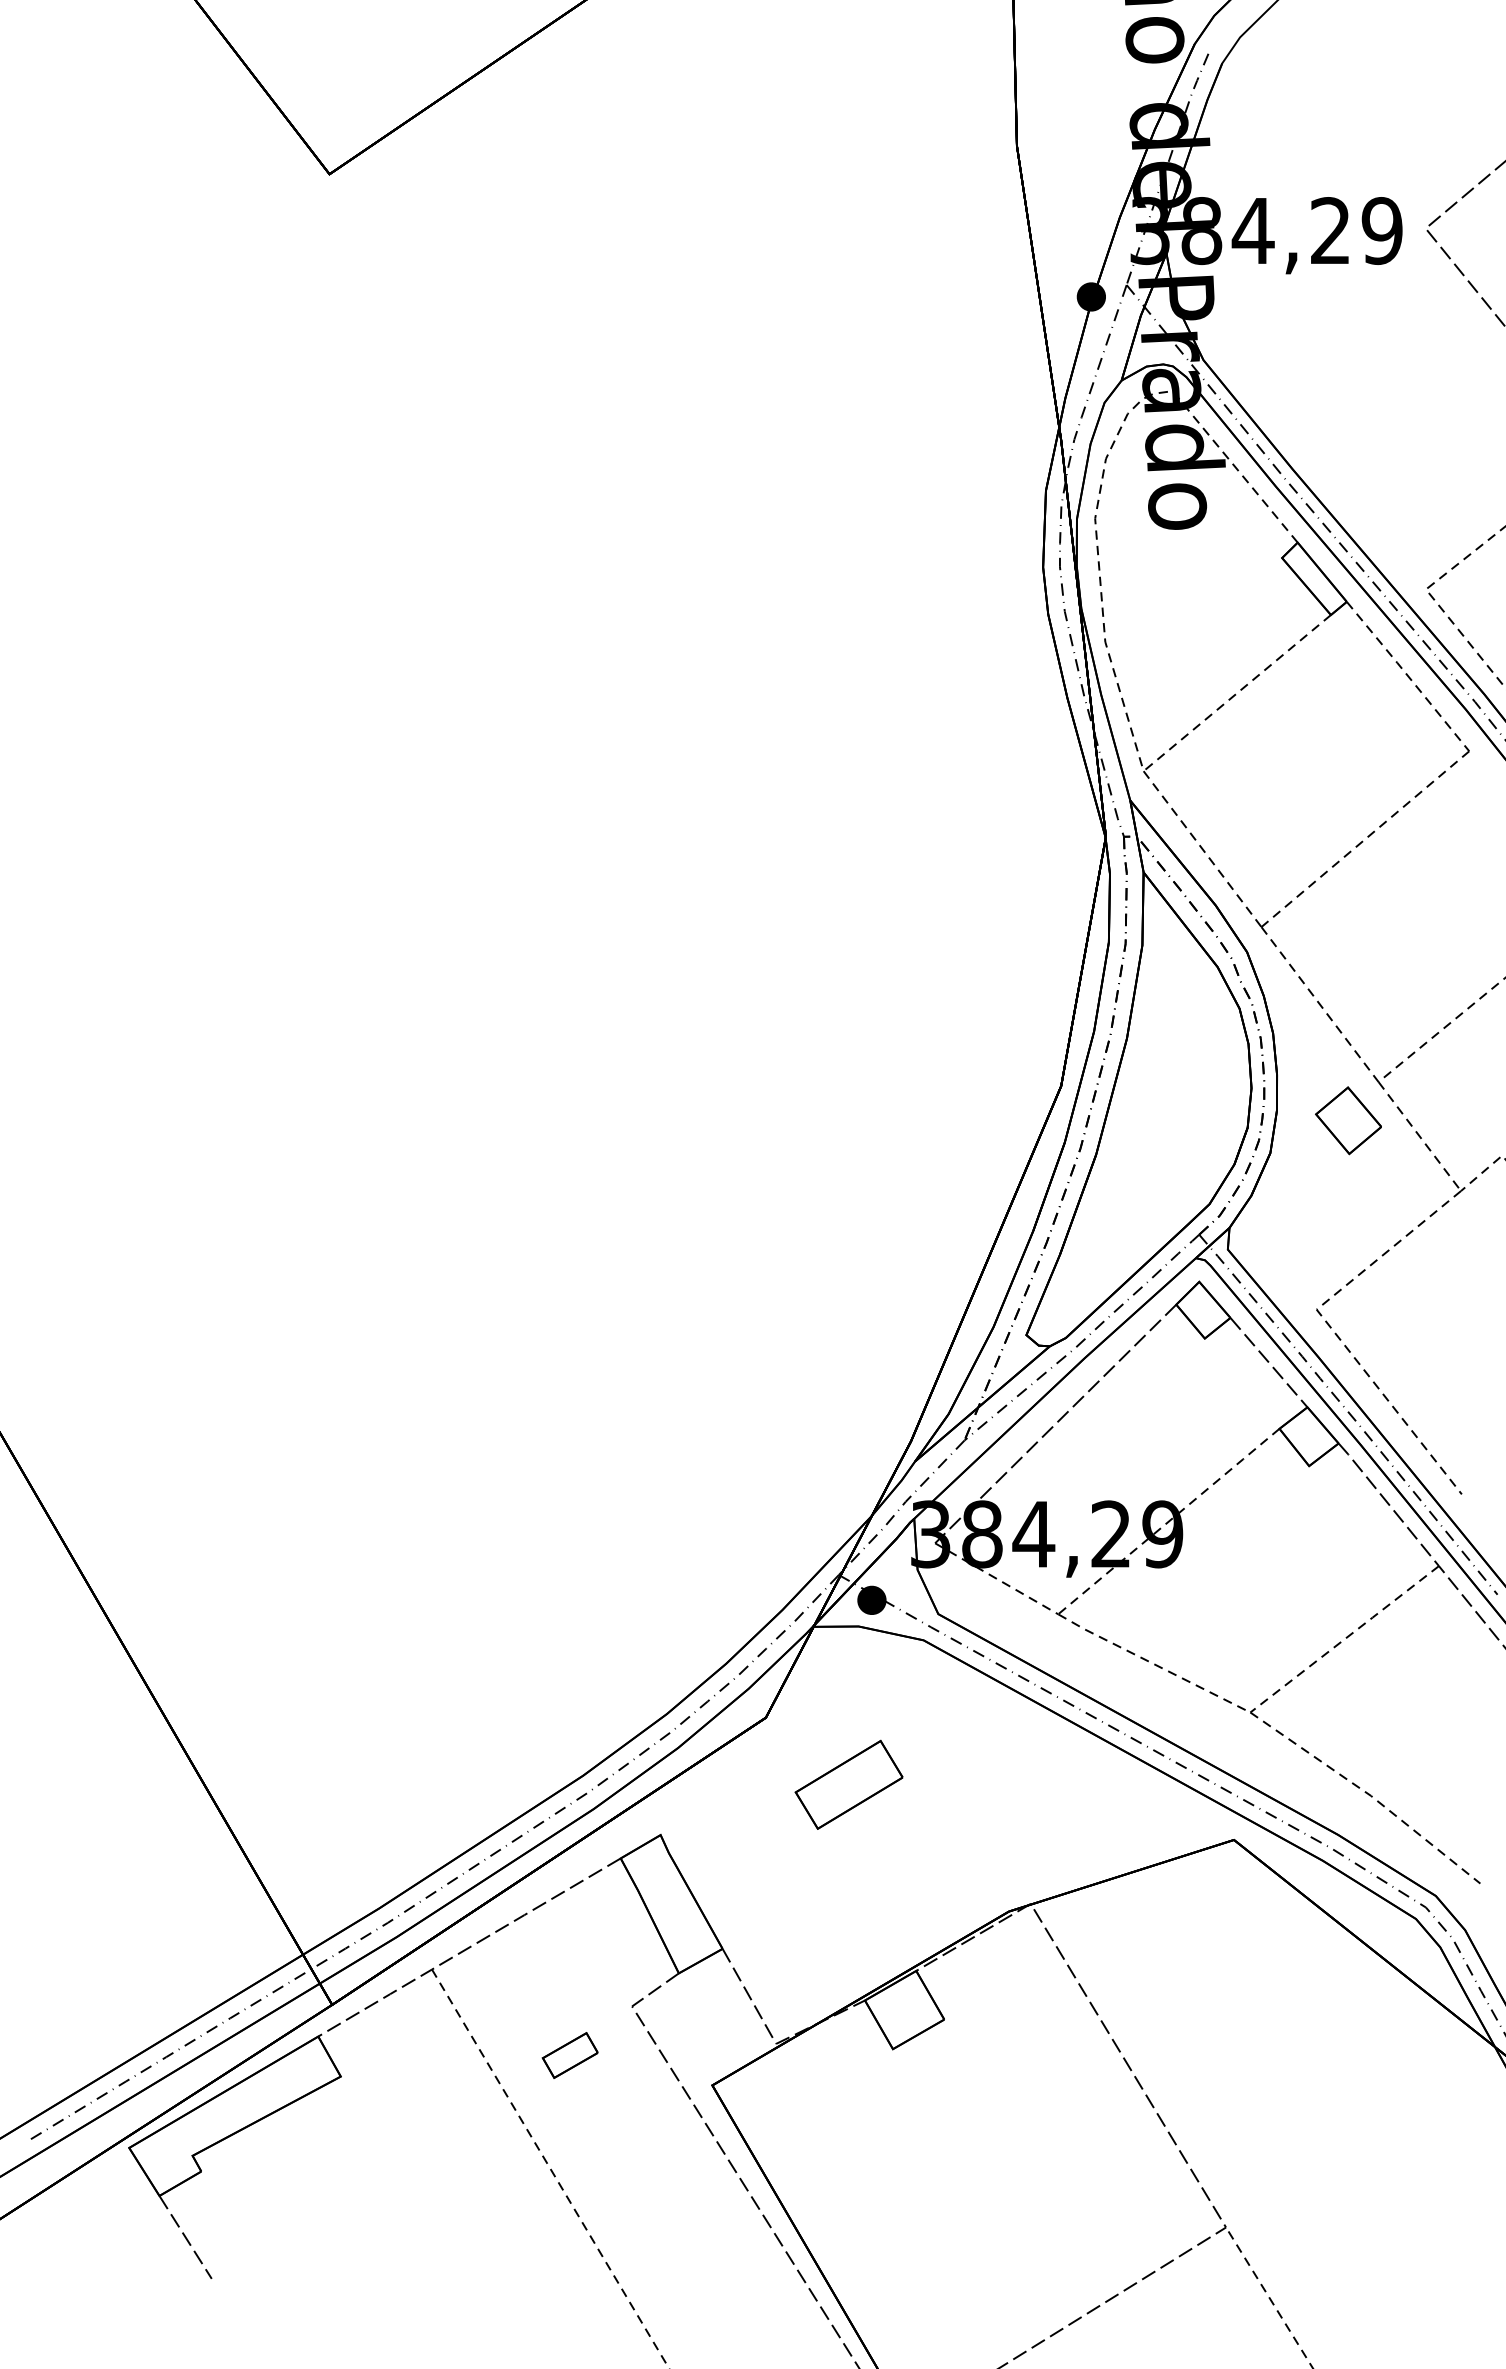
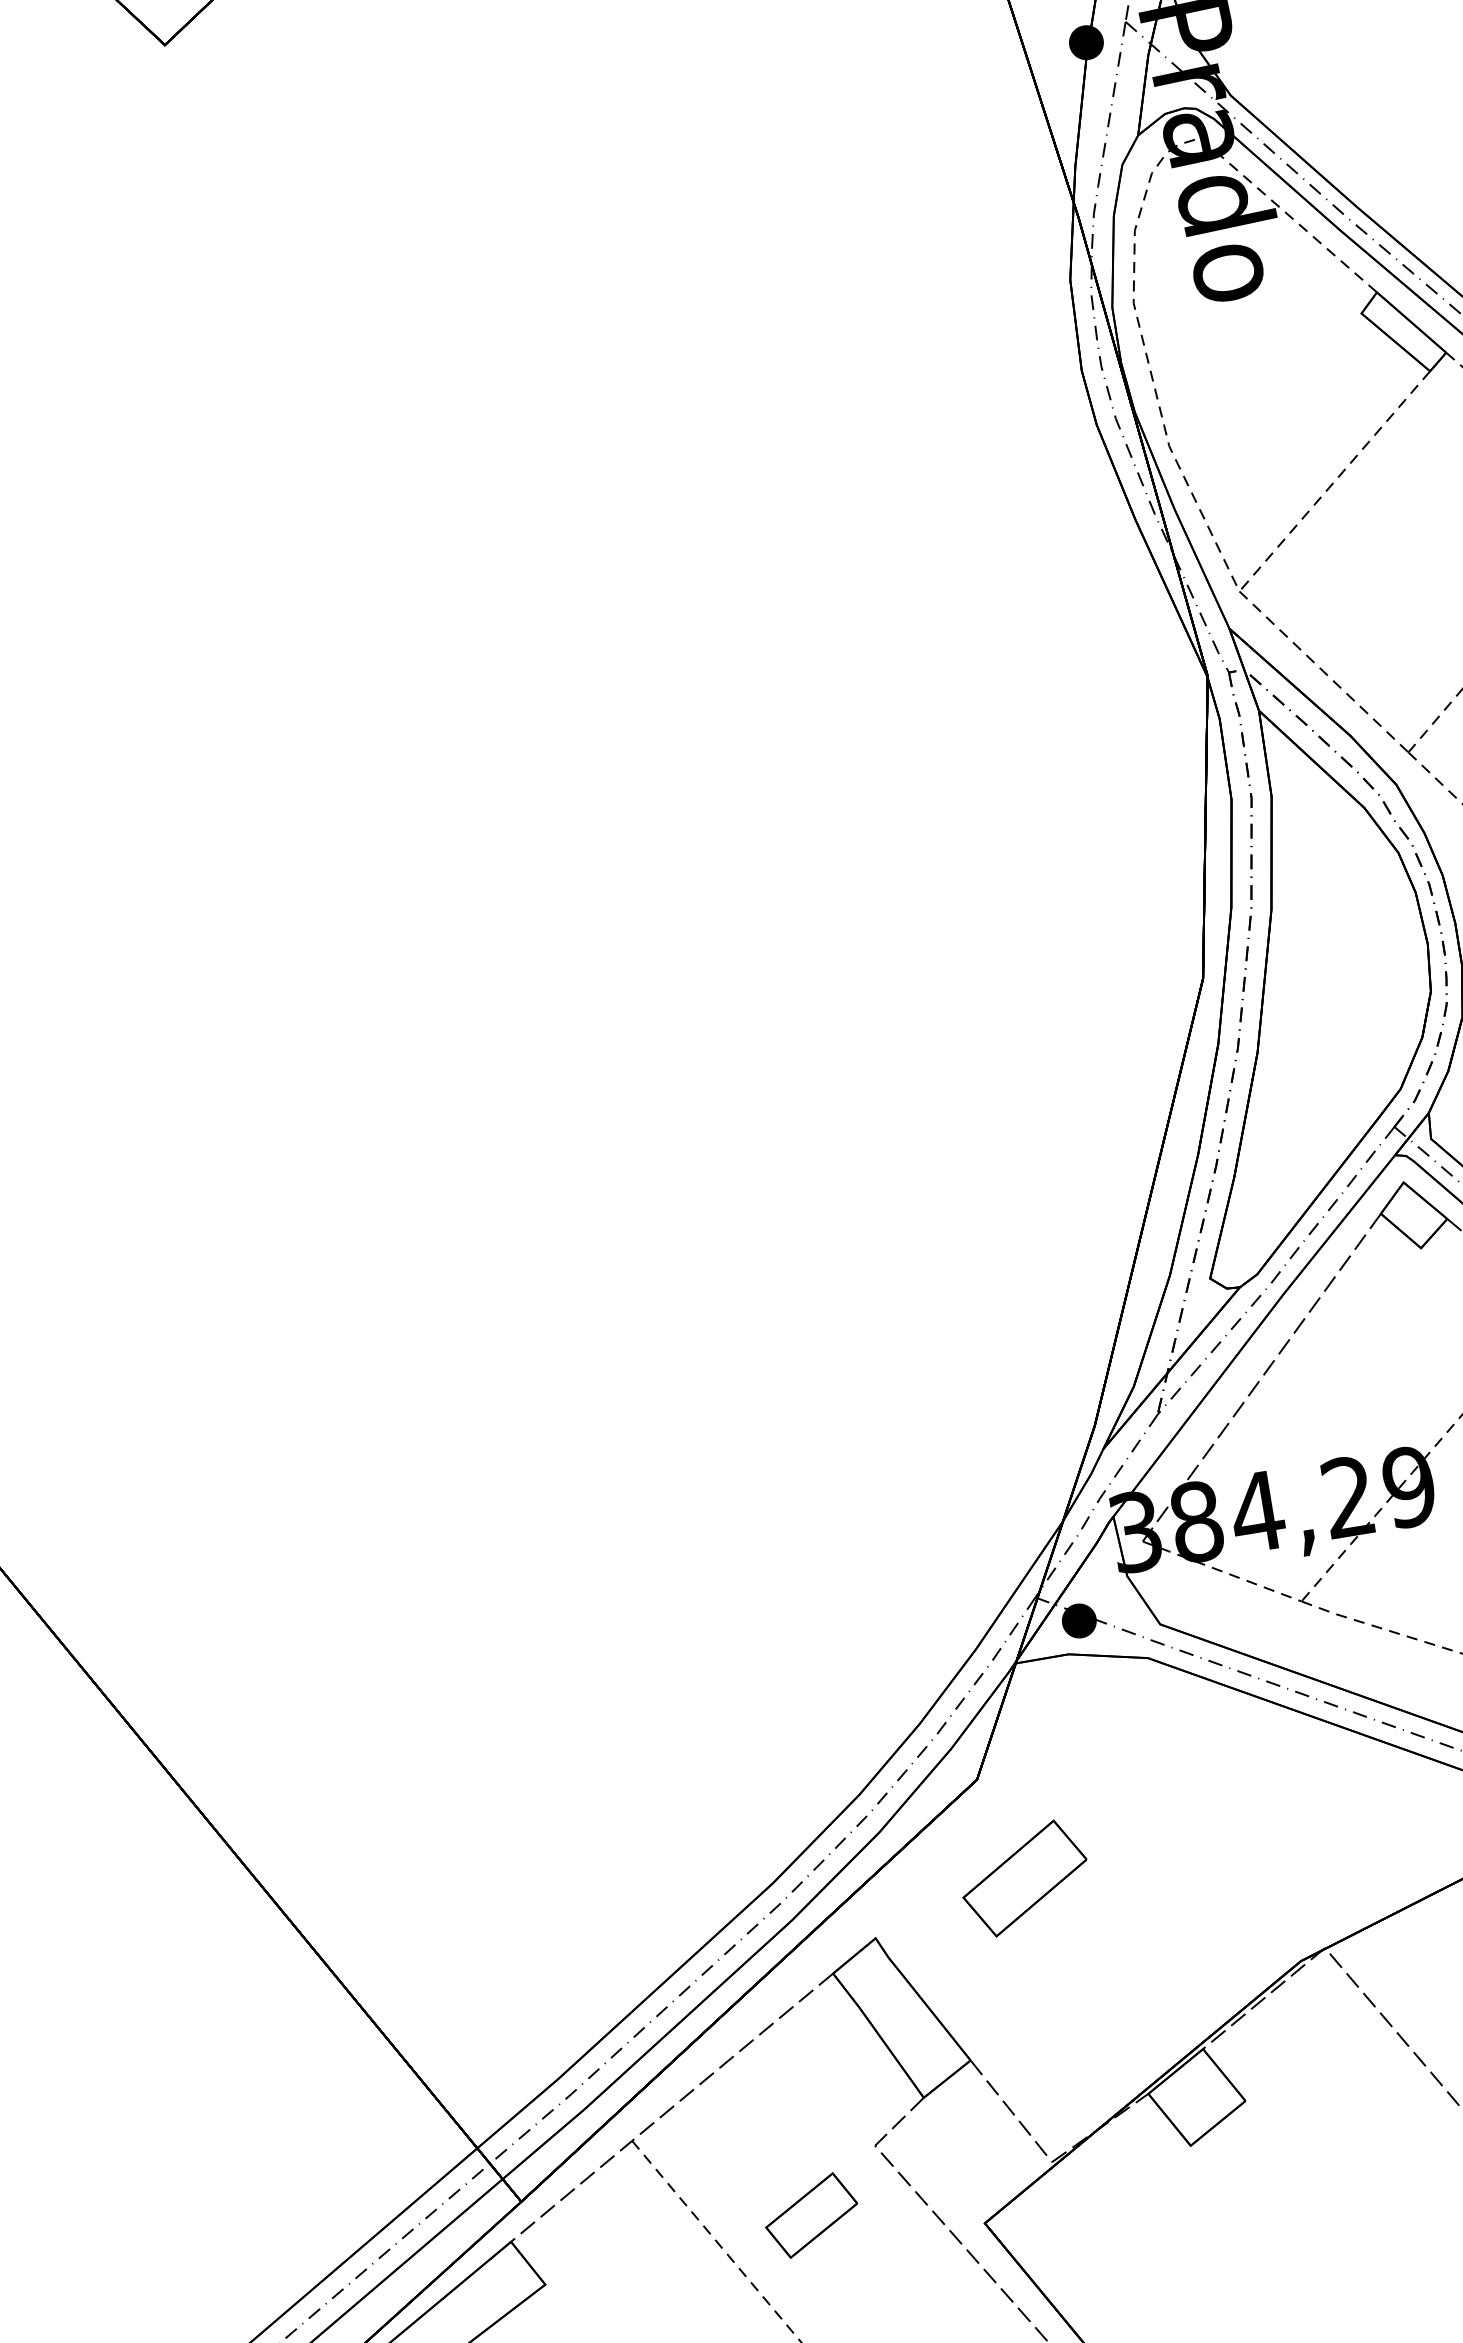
part: (848, 1784) -> (1024, 1878), moved
part: (570, 2055) -> (811, 2215), size x1.43

